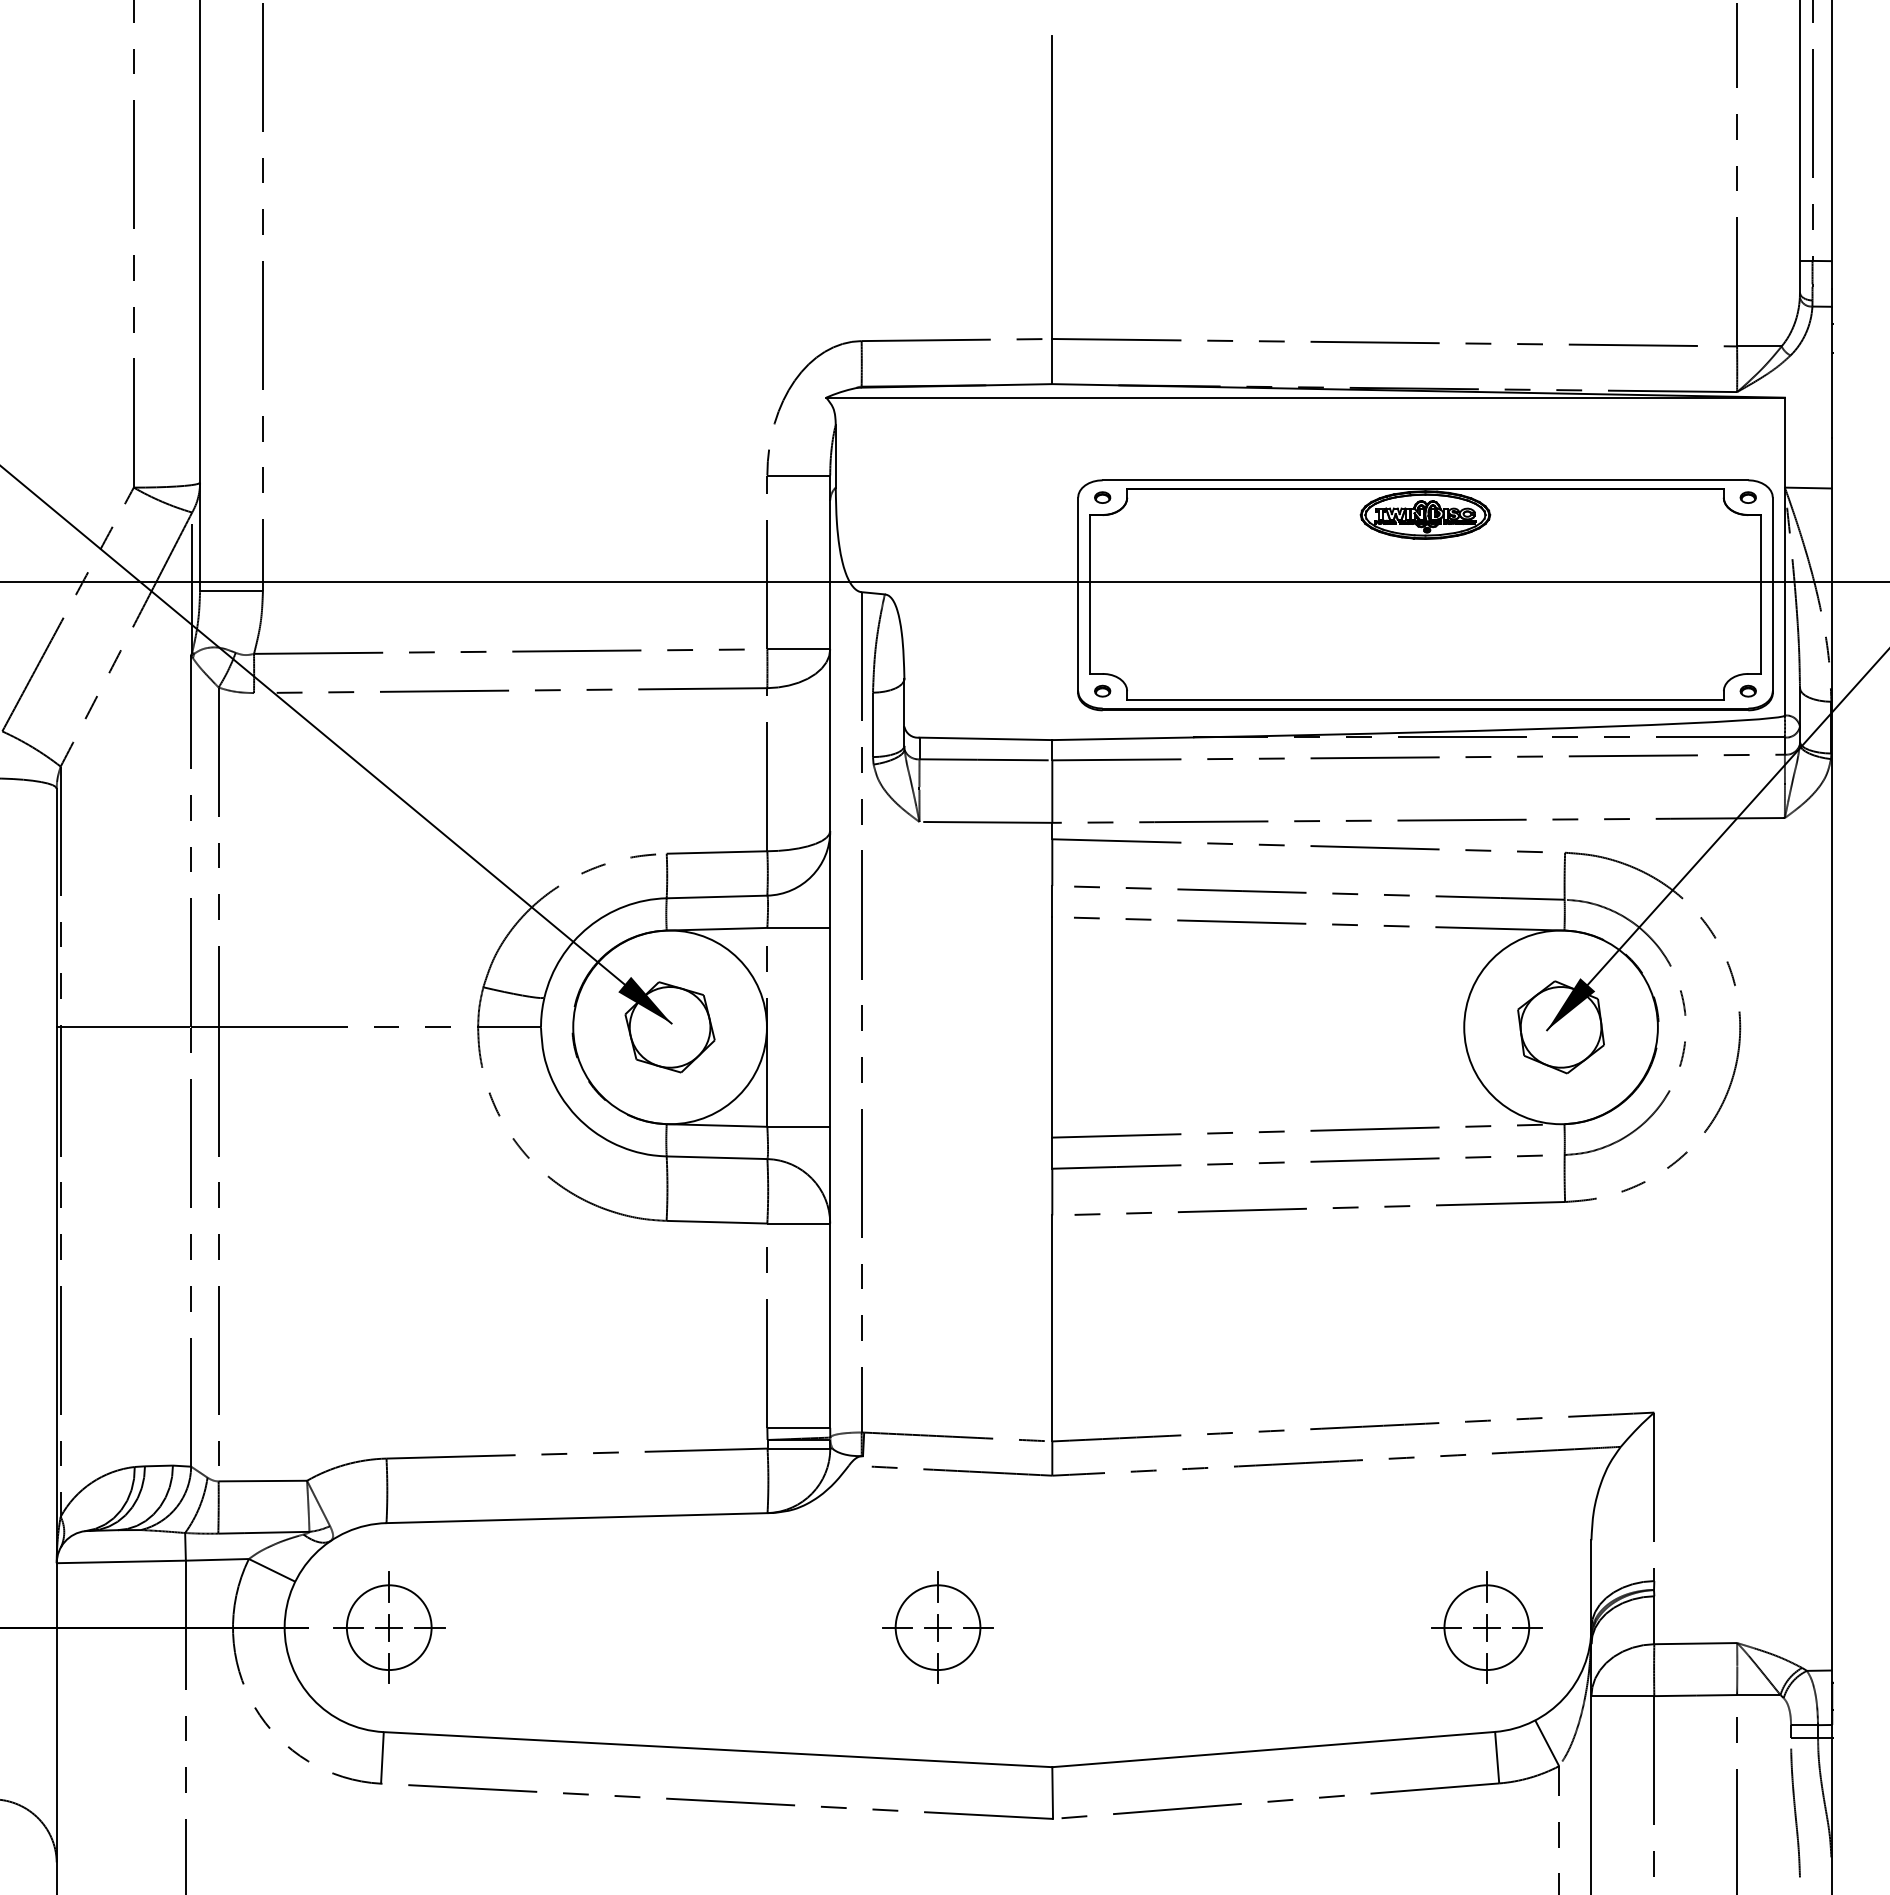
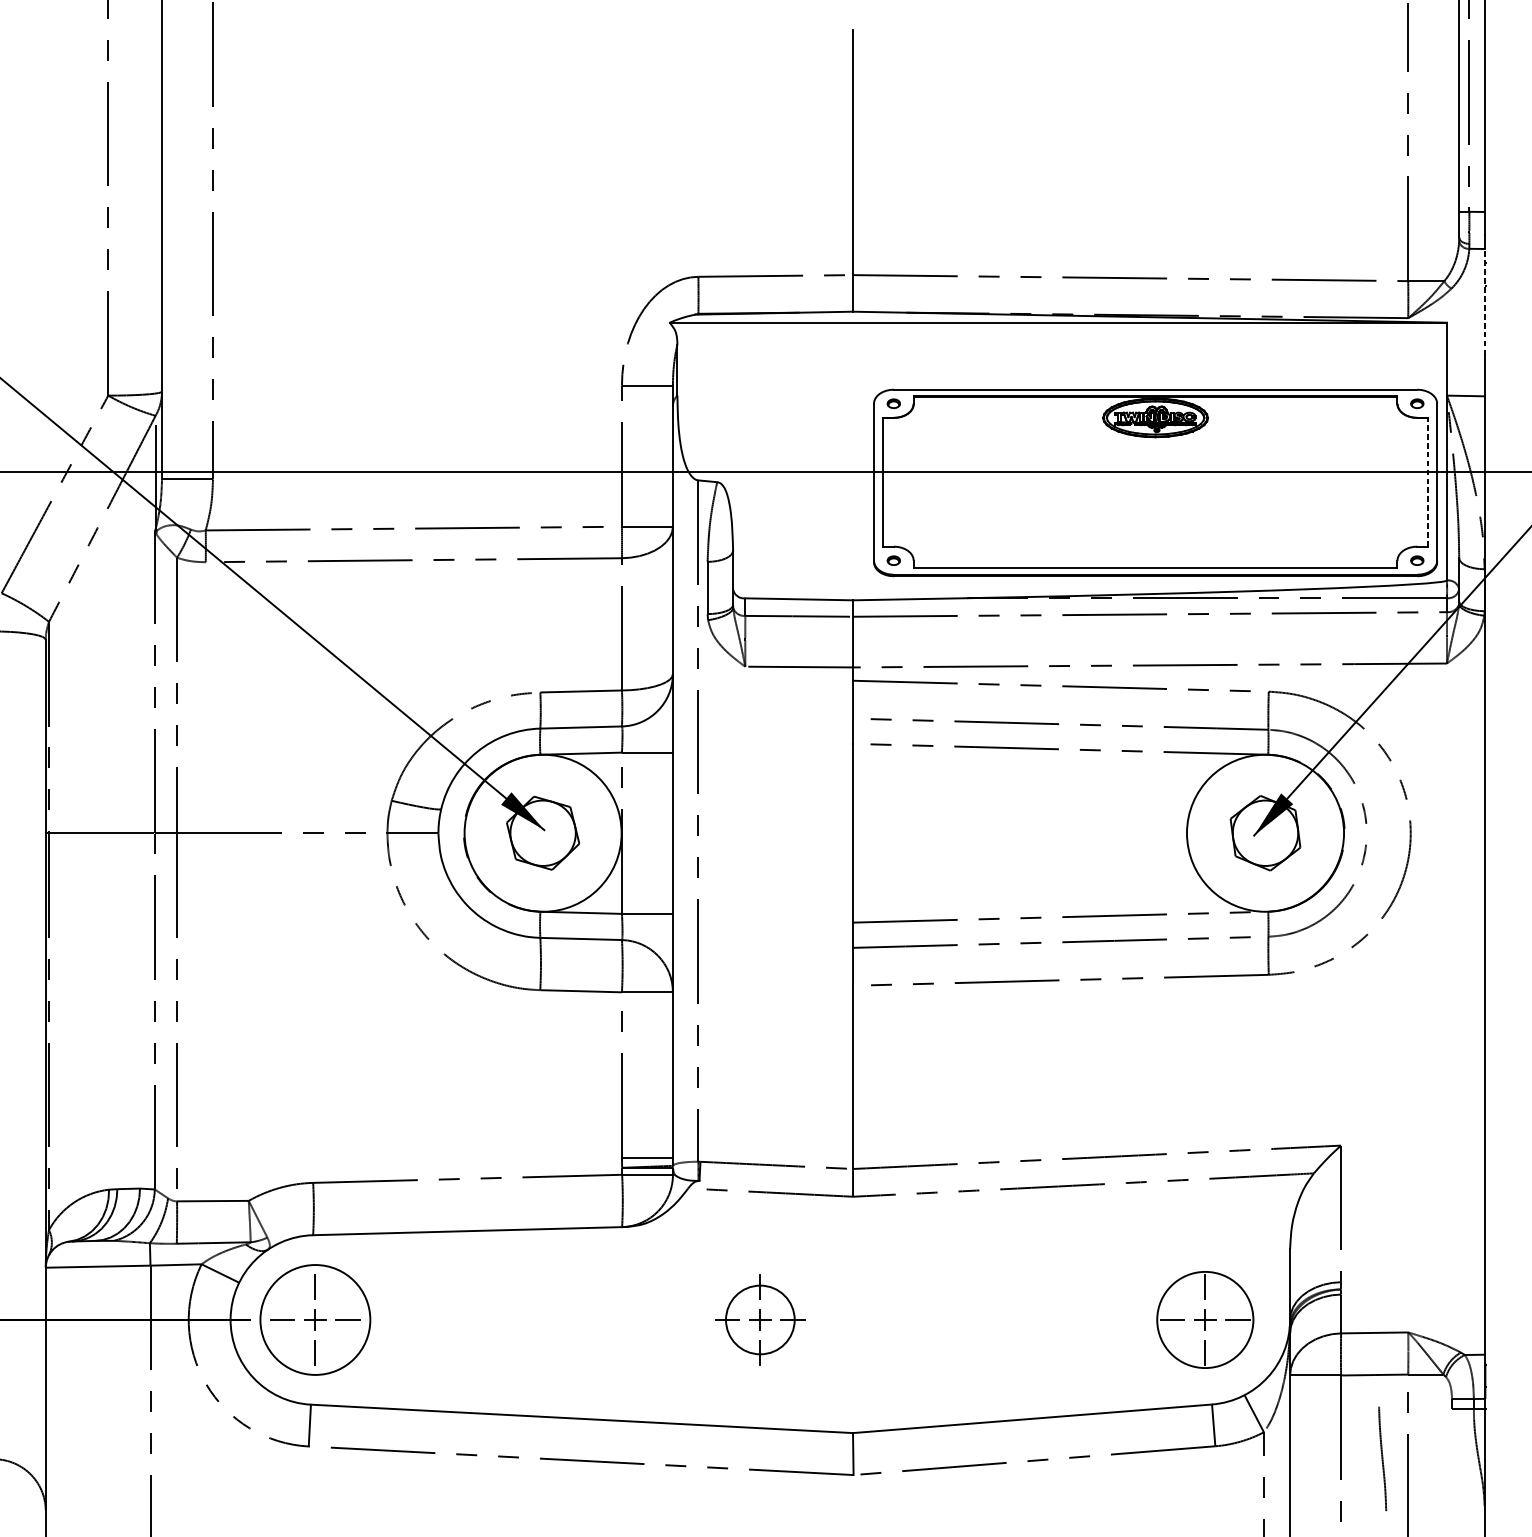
line: (1832, 372) -> (1485, 302), solid -> dashed
line: (1761, 593) -> (1428, 481), solid -> dashed
circle: (388, 1627) -> (314, 1319), size x1.6
circle: (1486, 1627) -> (1205, 1319), size x1.4
curve: (1795, 1812) -> (1382, 1458), moved

